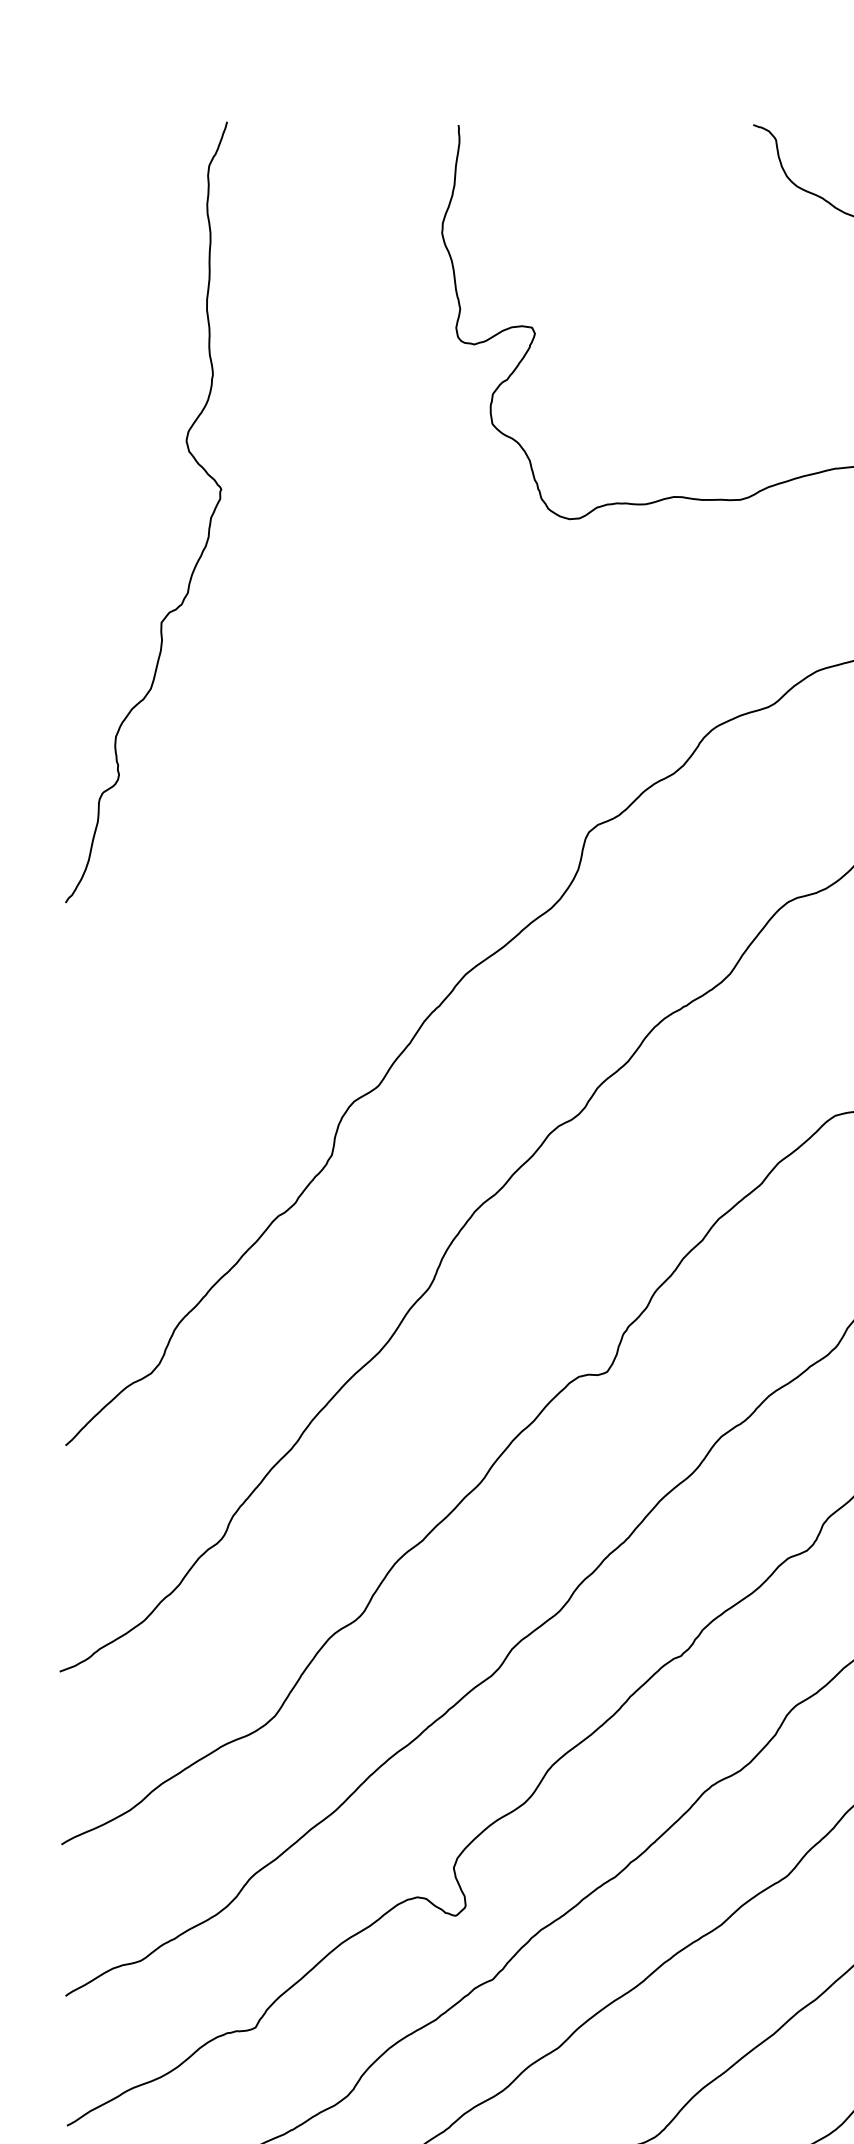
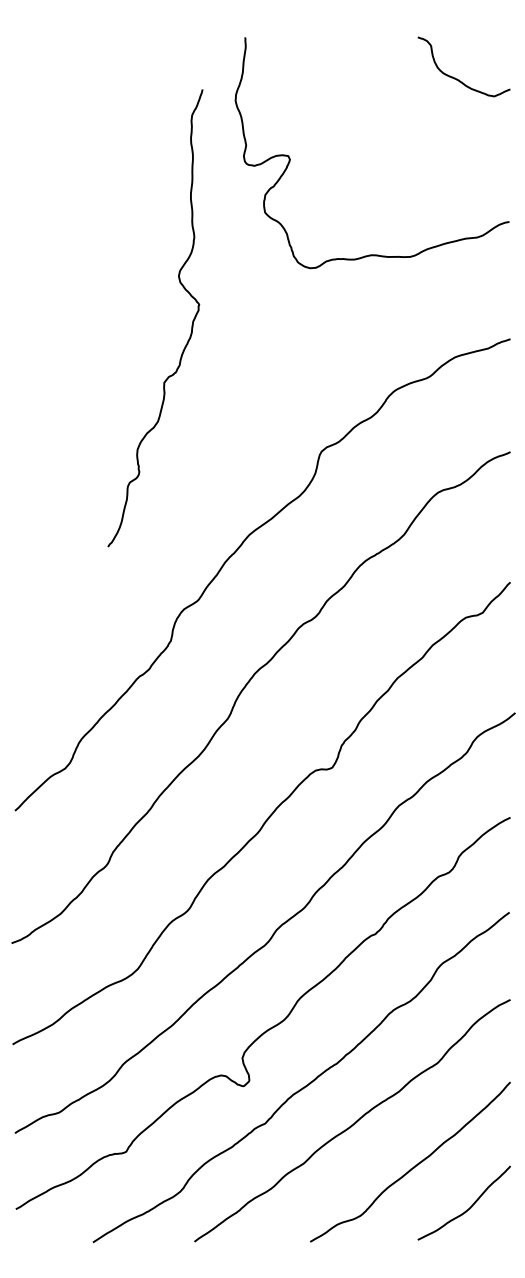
curve: (208, 523) -> (191, 324), moved

